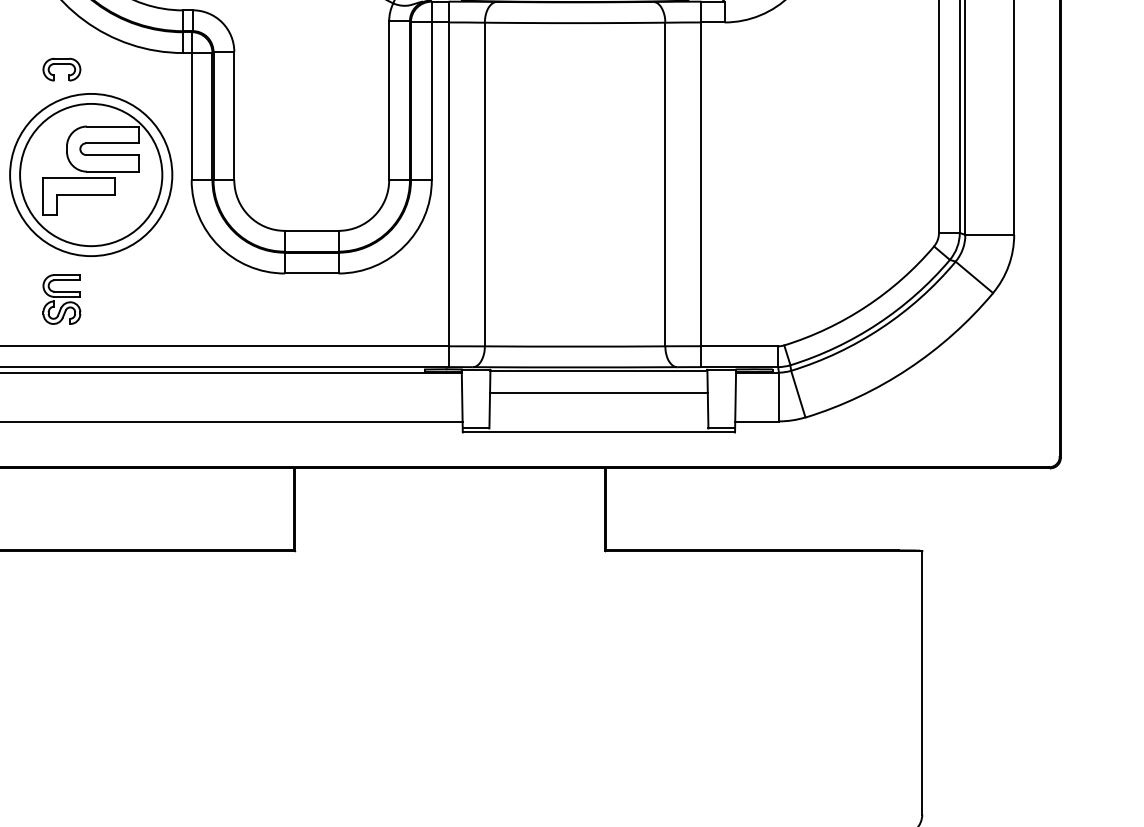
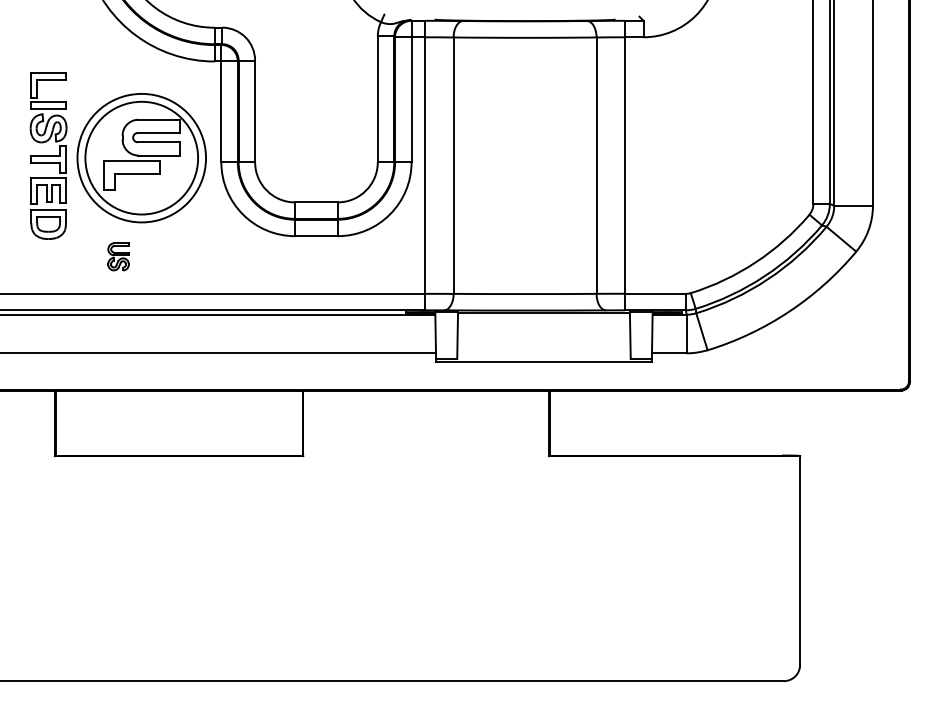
part: (61, 69) -> (118, 74), removed
part: (61, 299) -> (118, 256), size x0.7
line: (598, 392) -> (543, 330), removed

